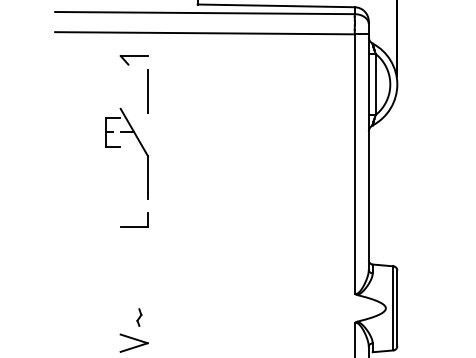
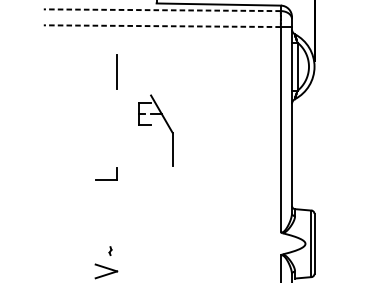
line: (204, 13) -> (161, 10), solid -> dashed
line: (204, 33) -> (161, 26), solid -> dashed
part: (133, 59) -> (105, 46), removed
part: (120, 147) -> (150, 126), moved
part: (139, 317) -> (110, 251), size x0.6

